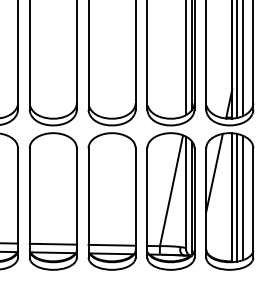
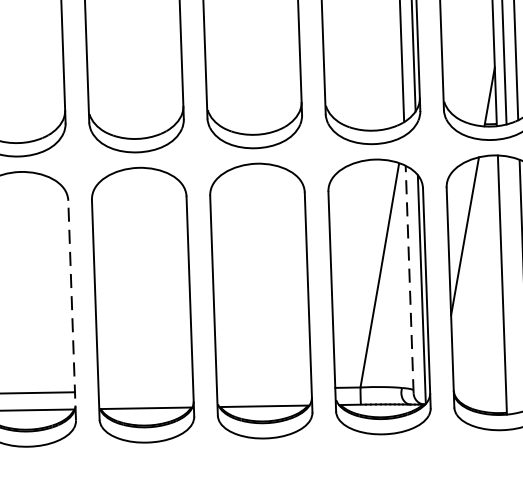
line: (186, 193) -> (410, 279), solid -> dashed
line: (237, 197) -> (512, 284), removed
line: (18, 203) -> (73, 311), solid -> dashed
line: (52, 243) -> (144, 389), removed
line: (111, 244) -> (262, 387), removed

